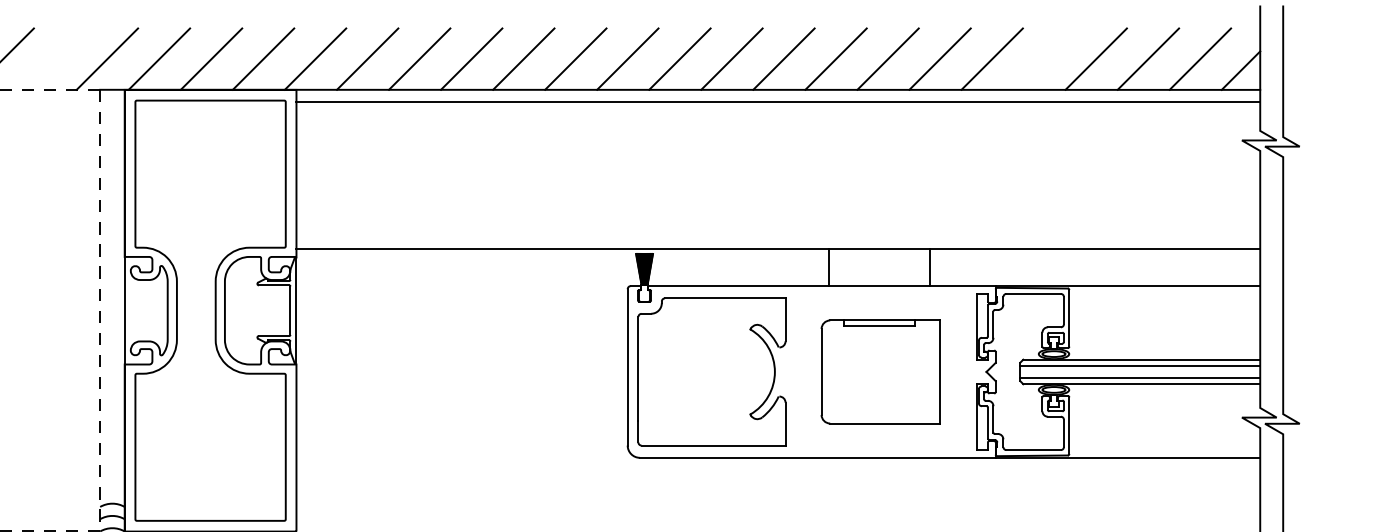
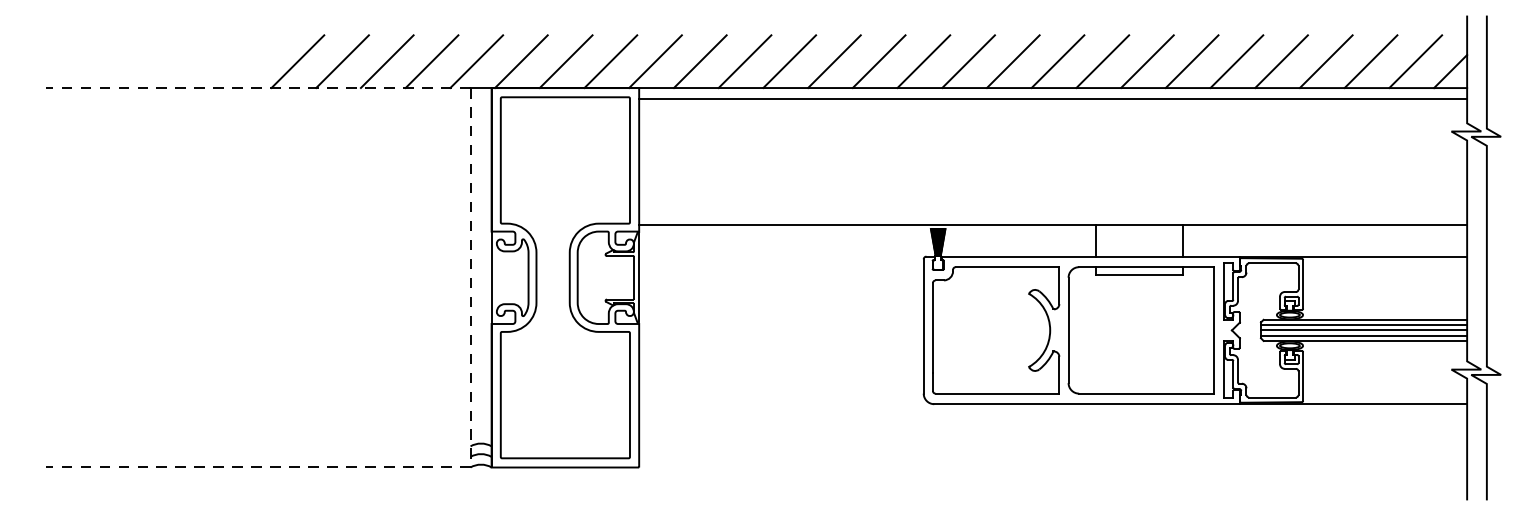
line: (54, 58) -> (431, 61), added
line: (1044, 58) -> (1281, 61), added
part: (880, 372) -> (1140, 330), size x1.43
line: (1139, 372) -> (1363, 330), added

